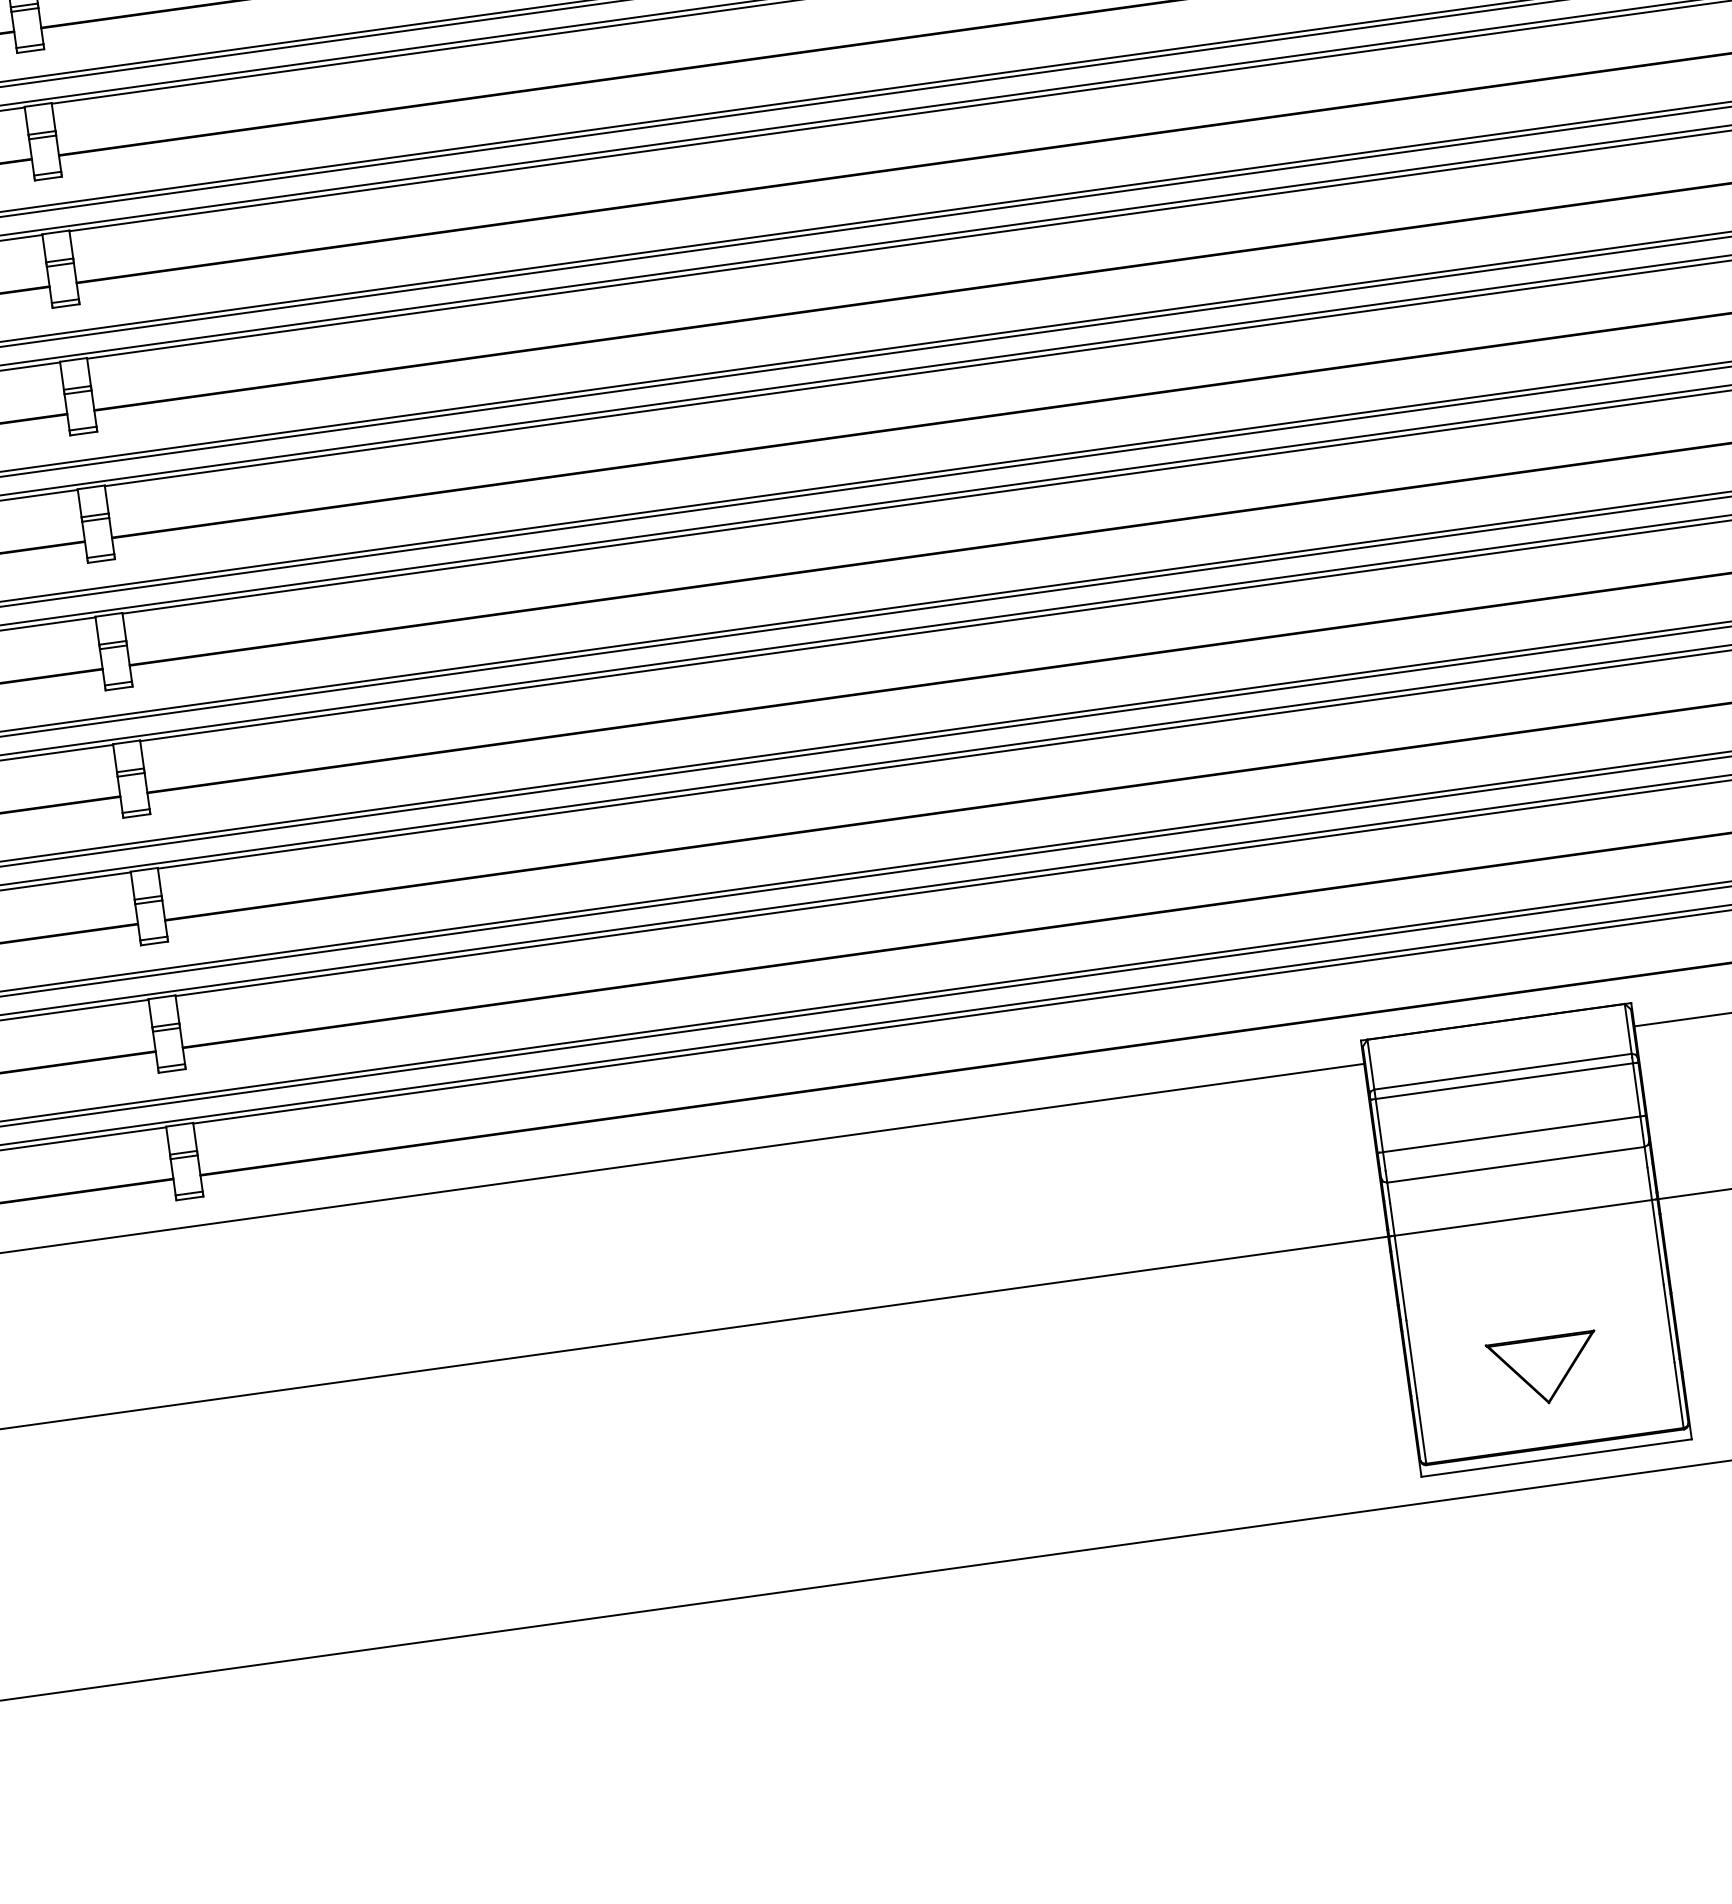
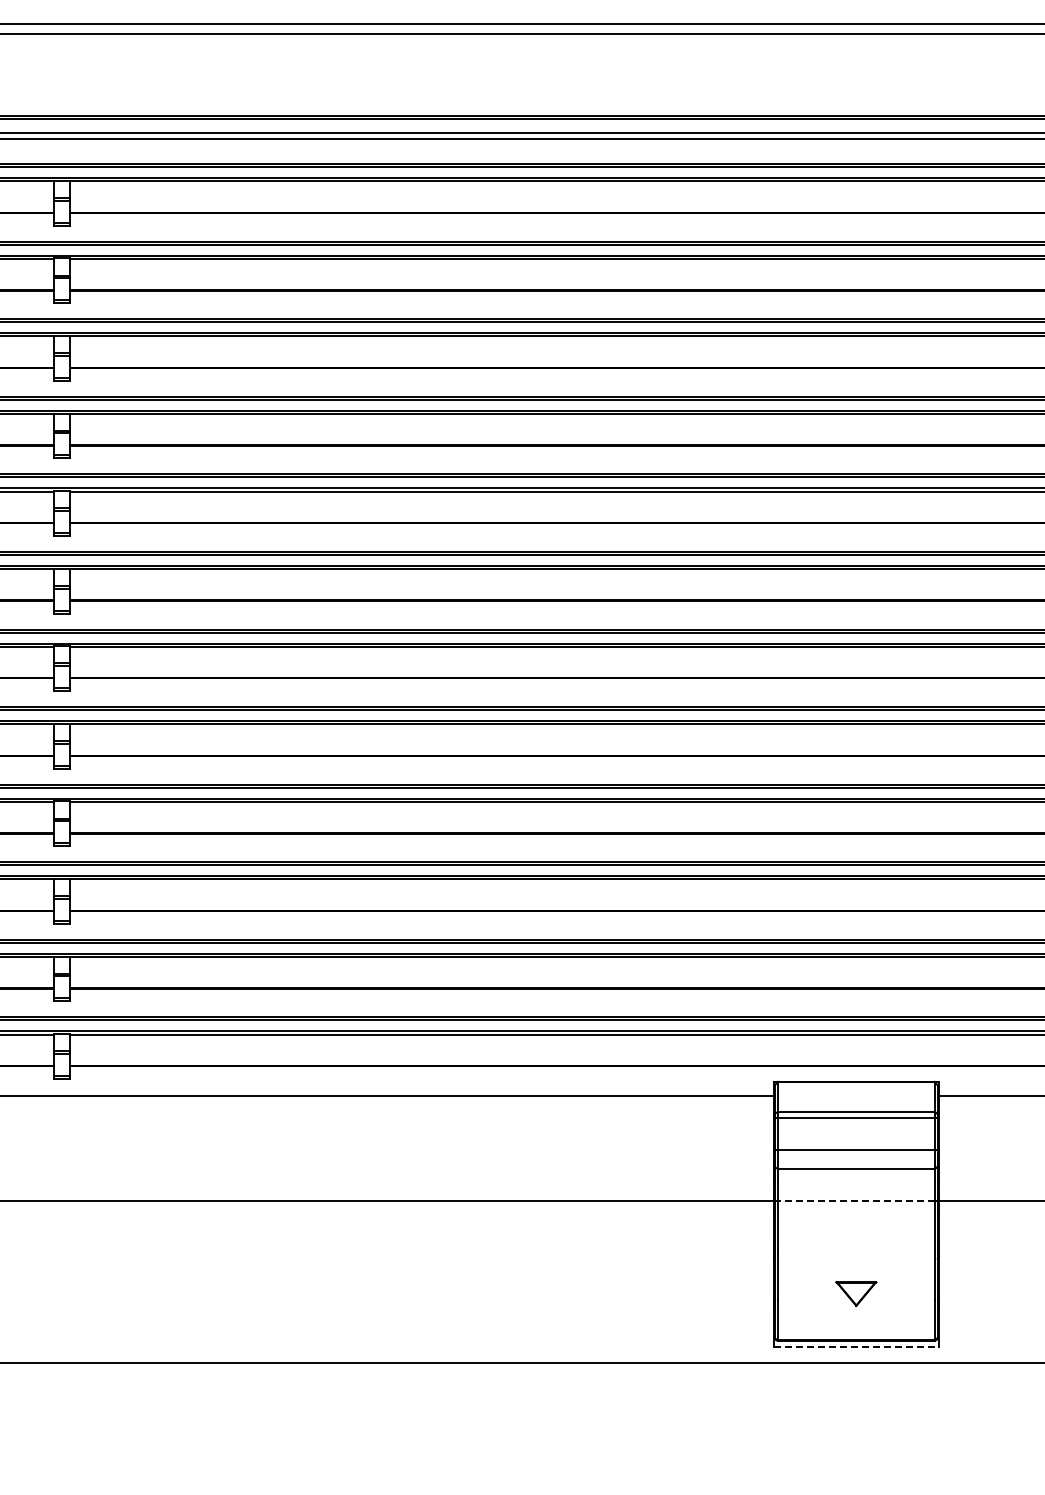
line: (1522, 1218) -> (855, 1201), solid -> dashed
part: (1544, 1369) -> (856, 1293), size x0.6
line: (1557, 1458) -> (856, 1347), solid -> dashed

